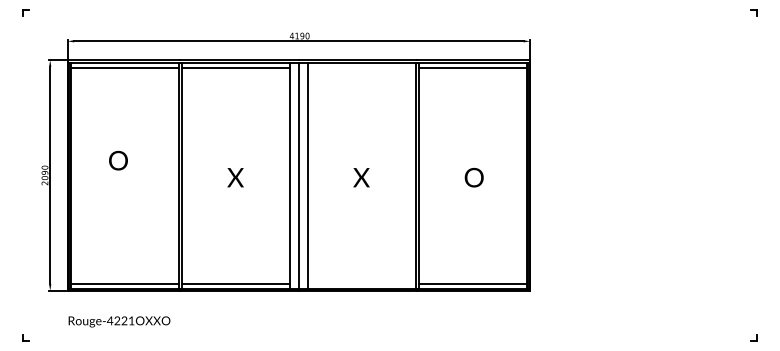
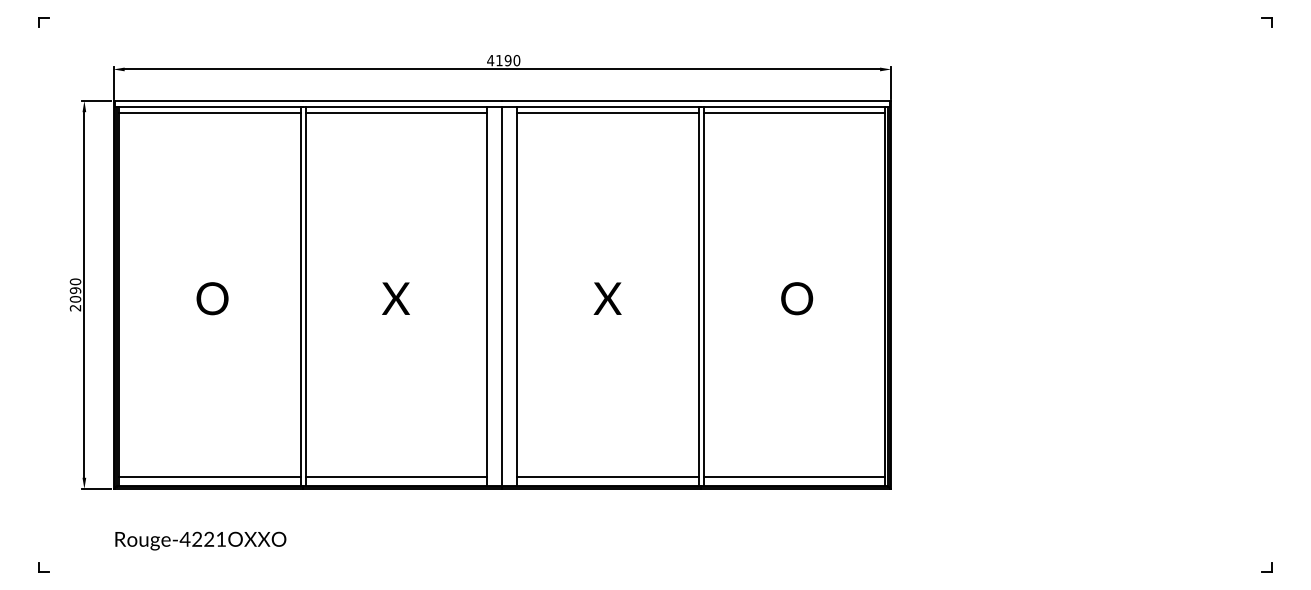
line: (361, 67) -> (607, 113), added
text: (118, 160) -> (212, 298), moved
line: (361, 283) -> (607, 476), added

